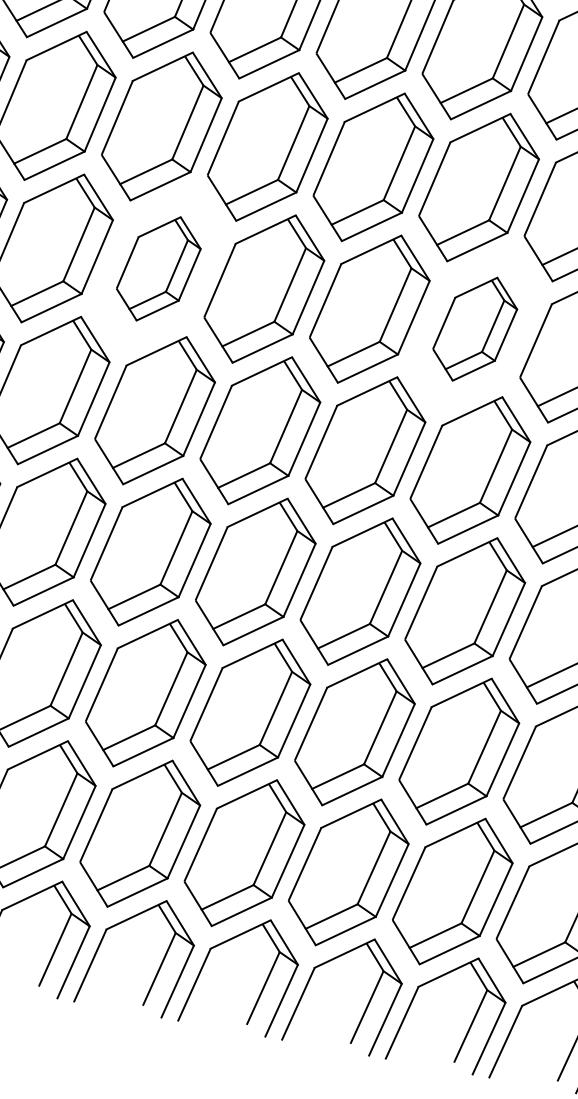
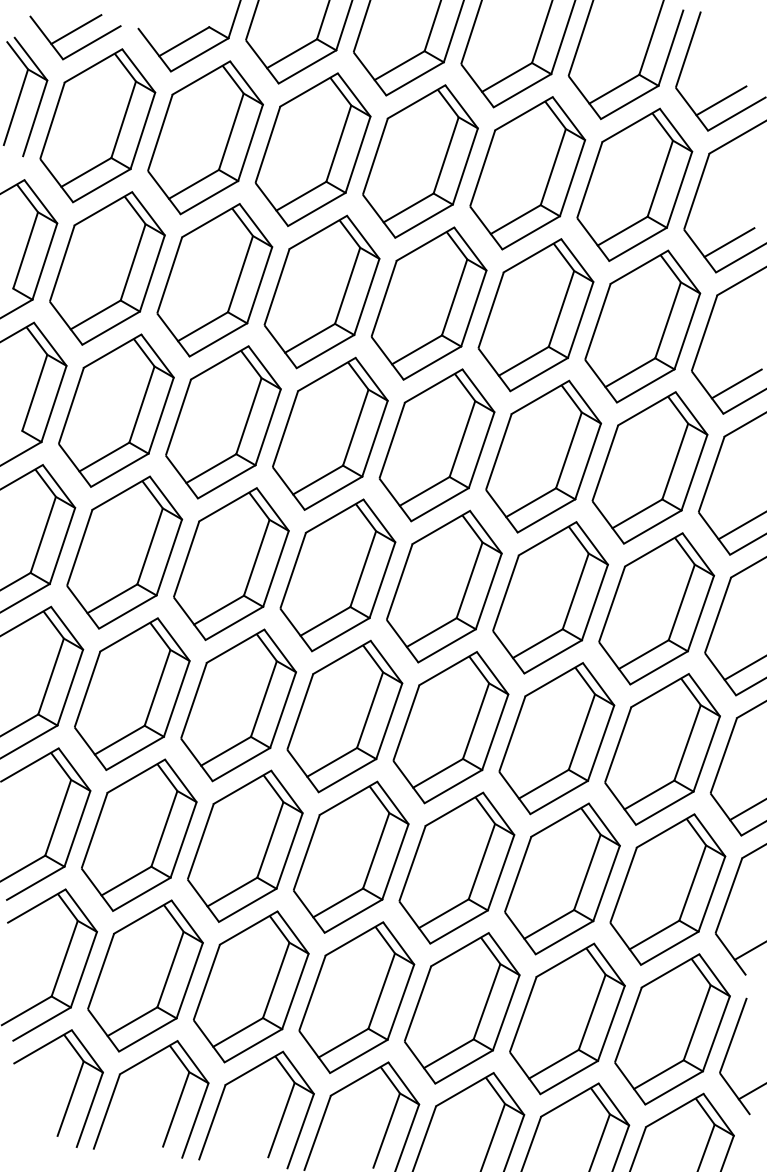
part: (158, 268) -> (223, 422), size x1.43
part: (474, 329) -> (543, 456), size x1.43

